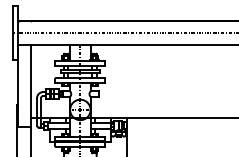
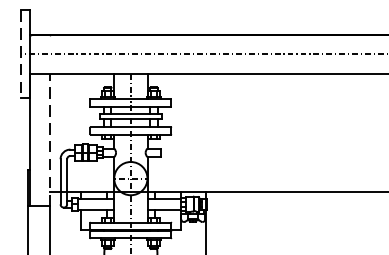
line: (12, 33) -> (20, 54), solid -> dashed
line: (30, 86) -> (49, 140), solid -> dashed

